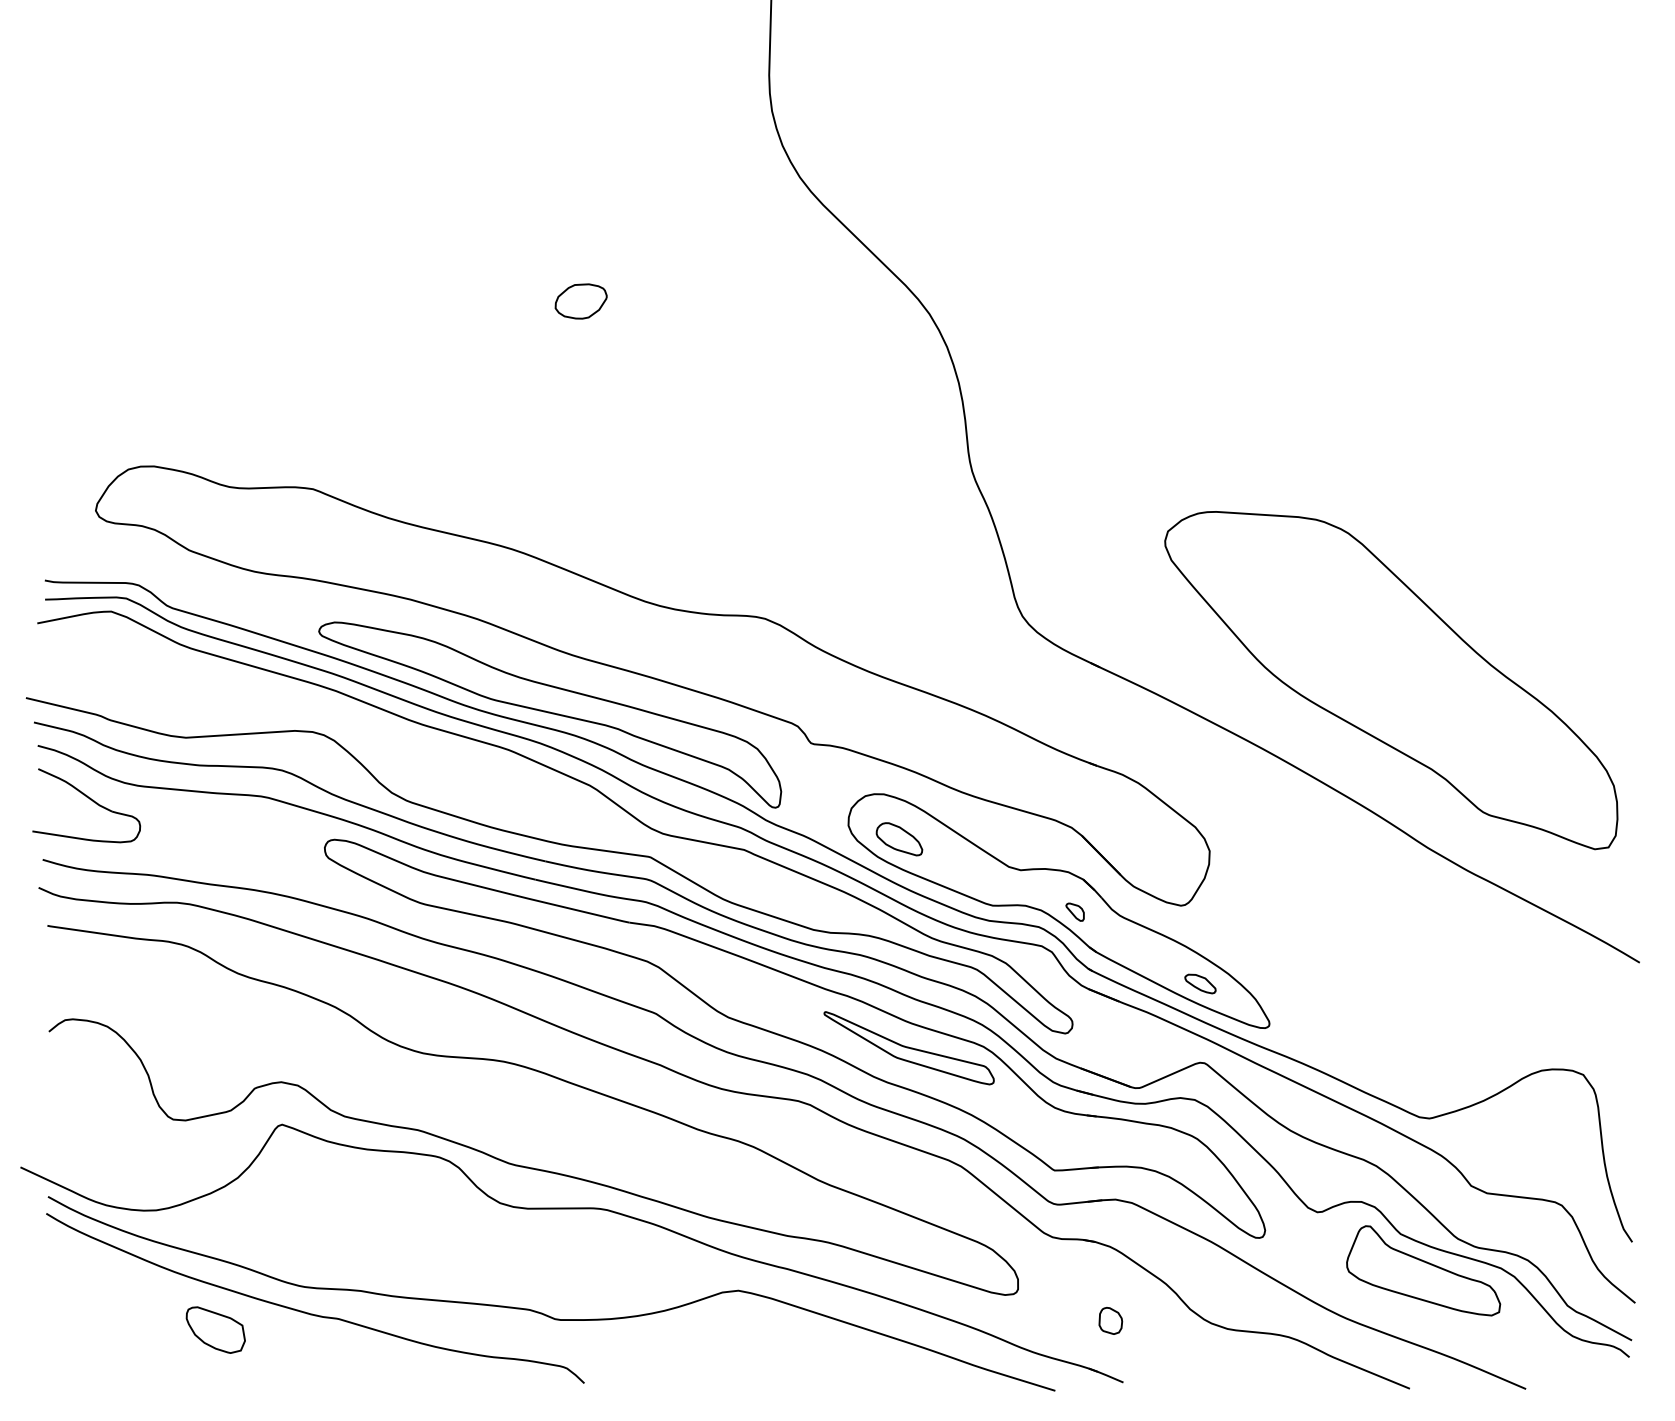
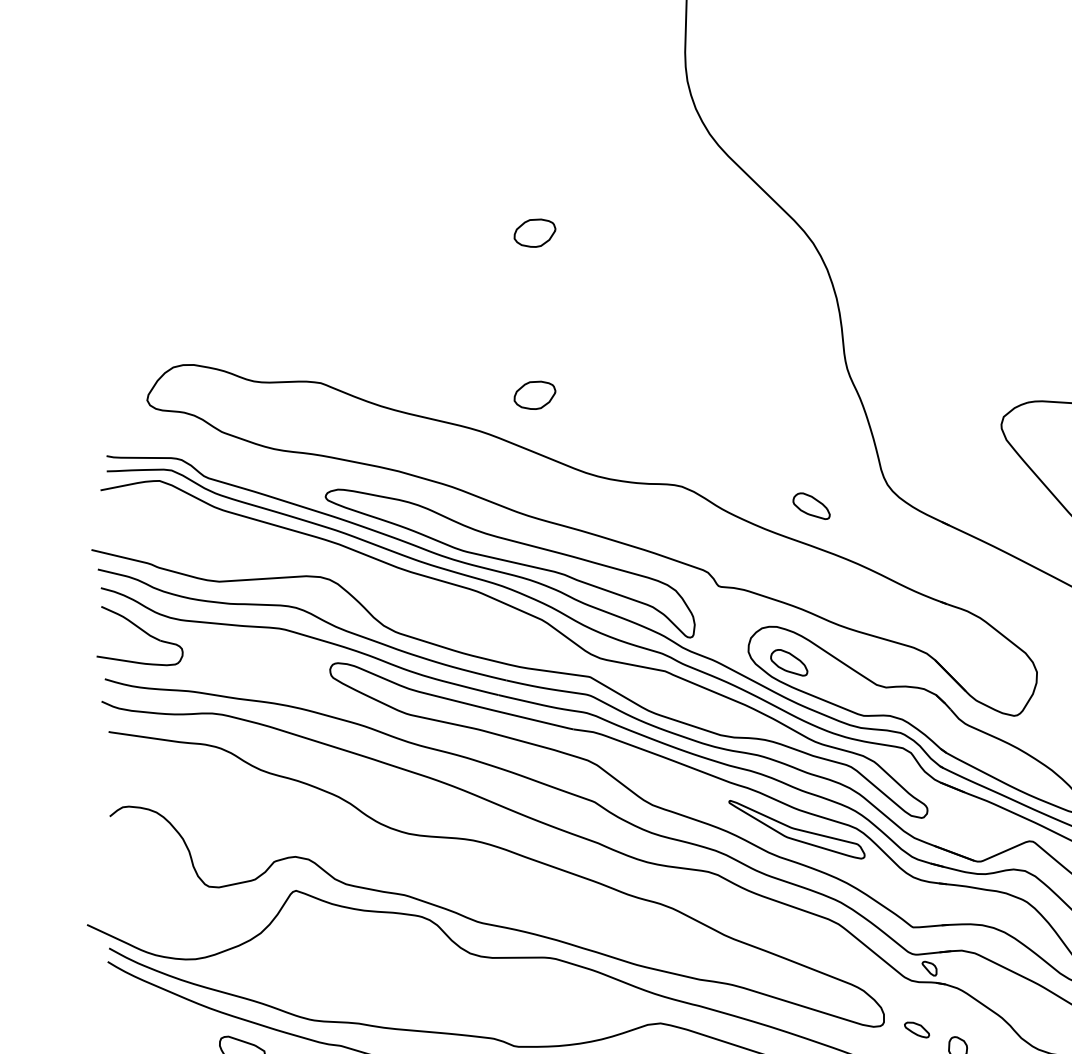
part: (580, 504) -> (534, 395), added
part: (927, 643) -> (811, 506), added
part: (1074, 911) -> (929, 968), moved
part: (1200, 983) -> (917, 1029), moved

